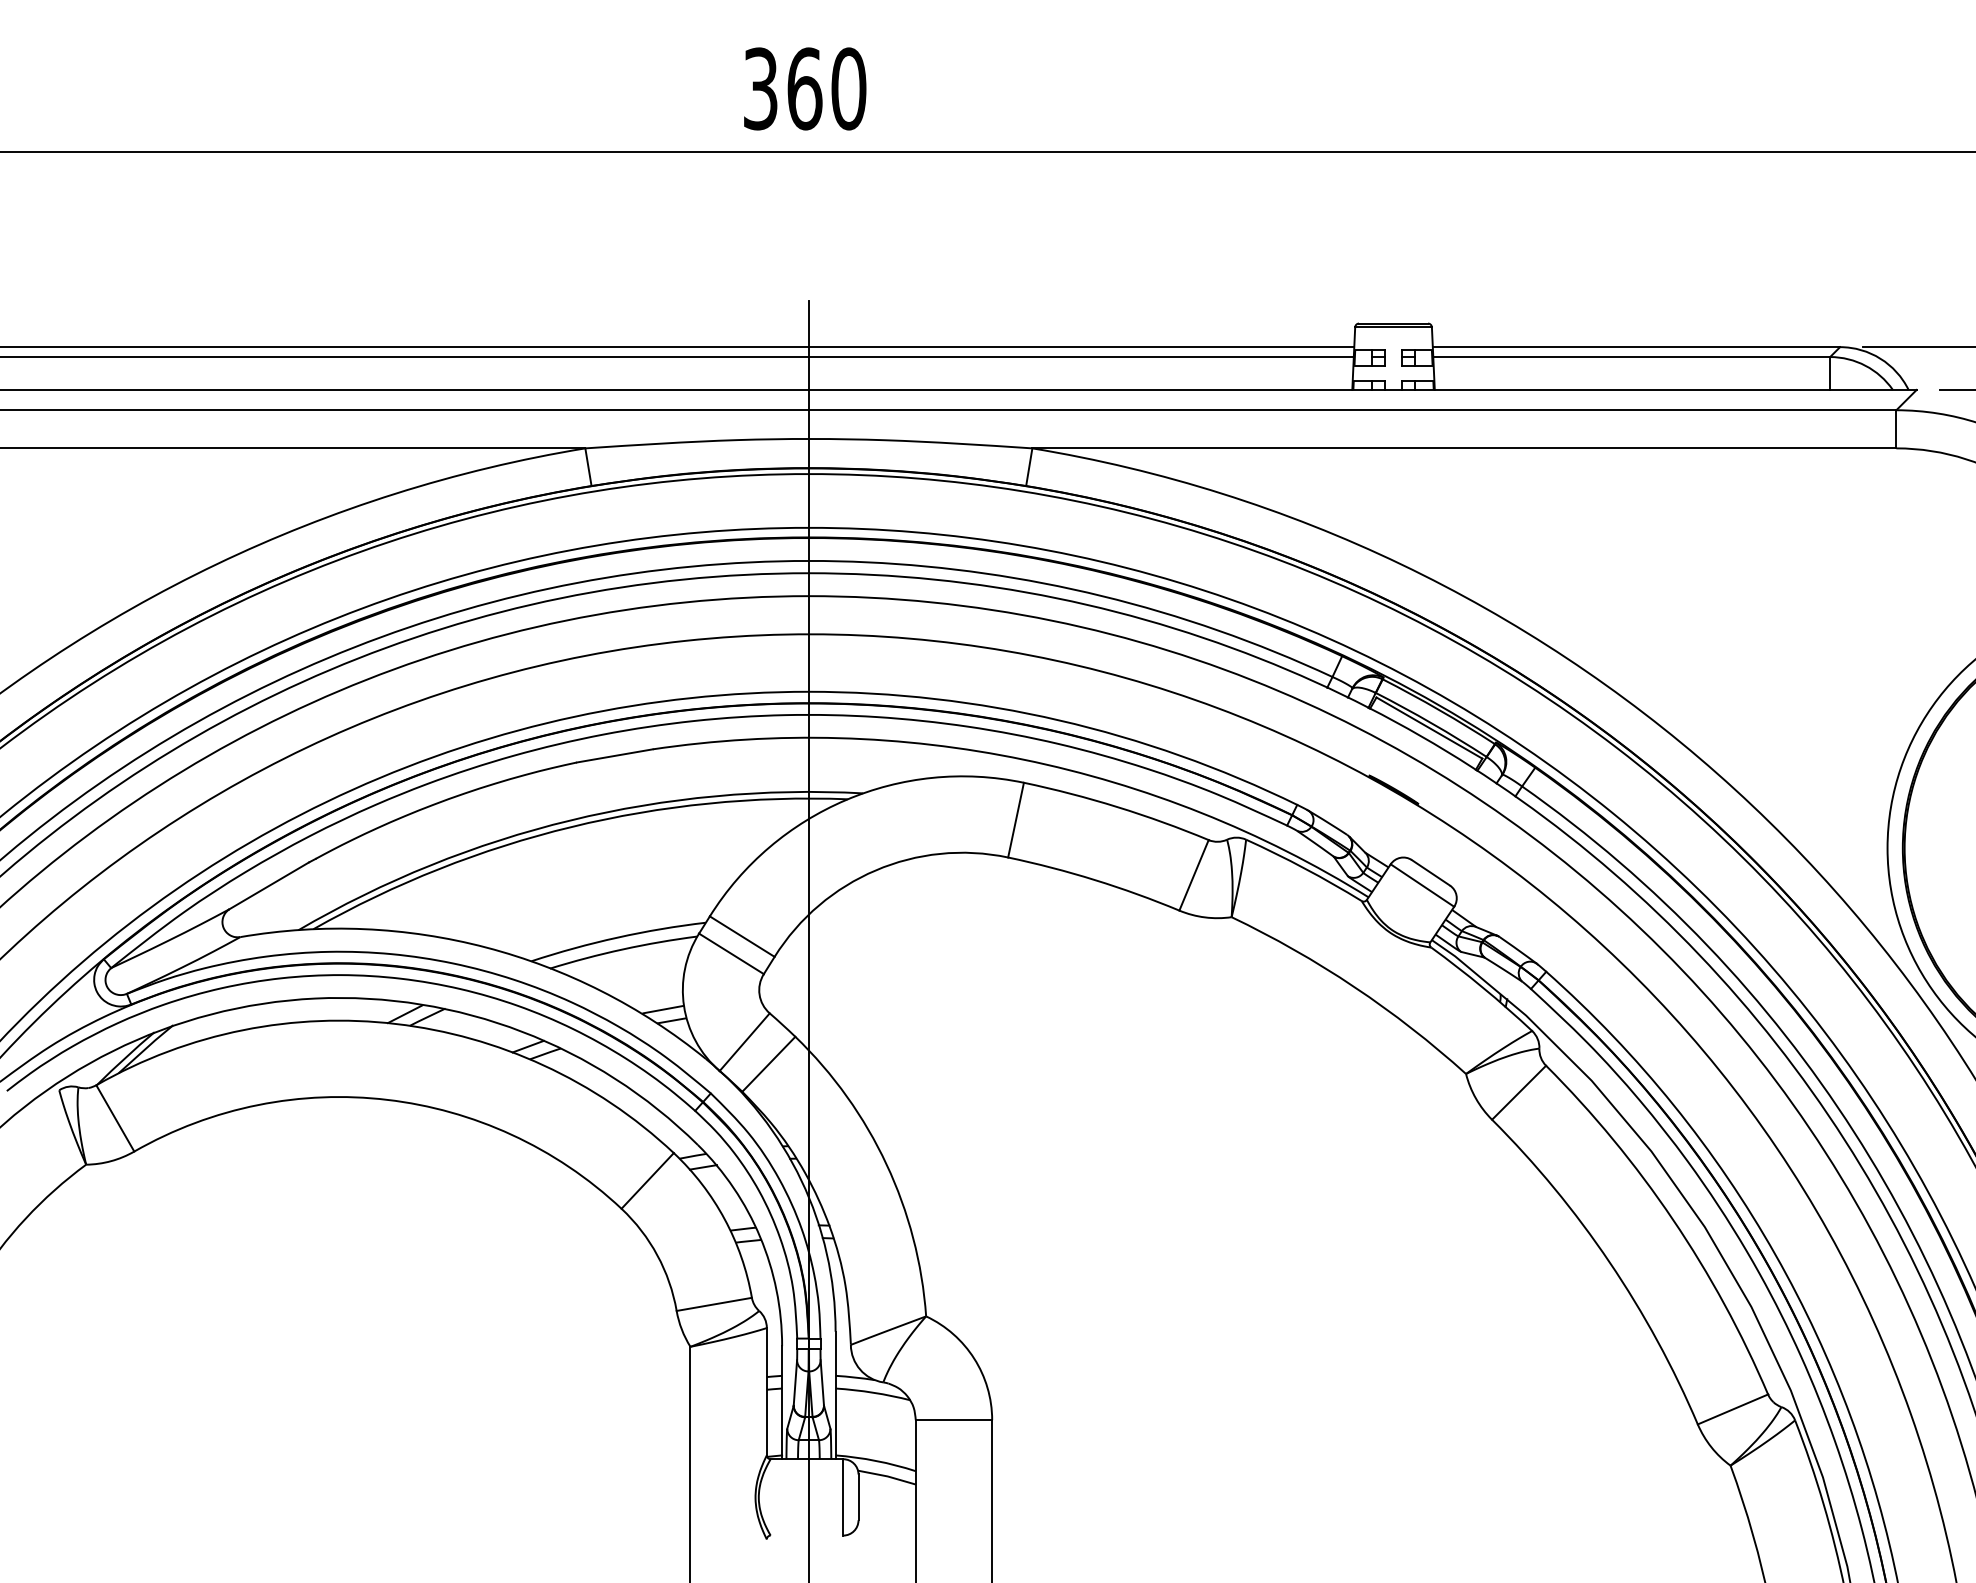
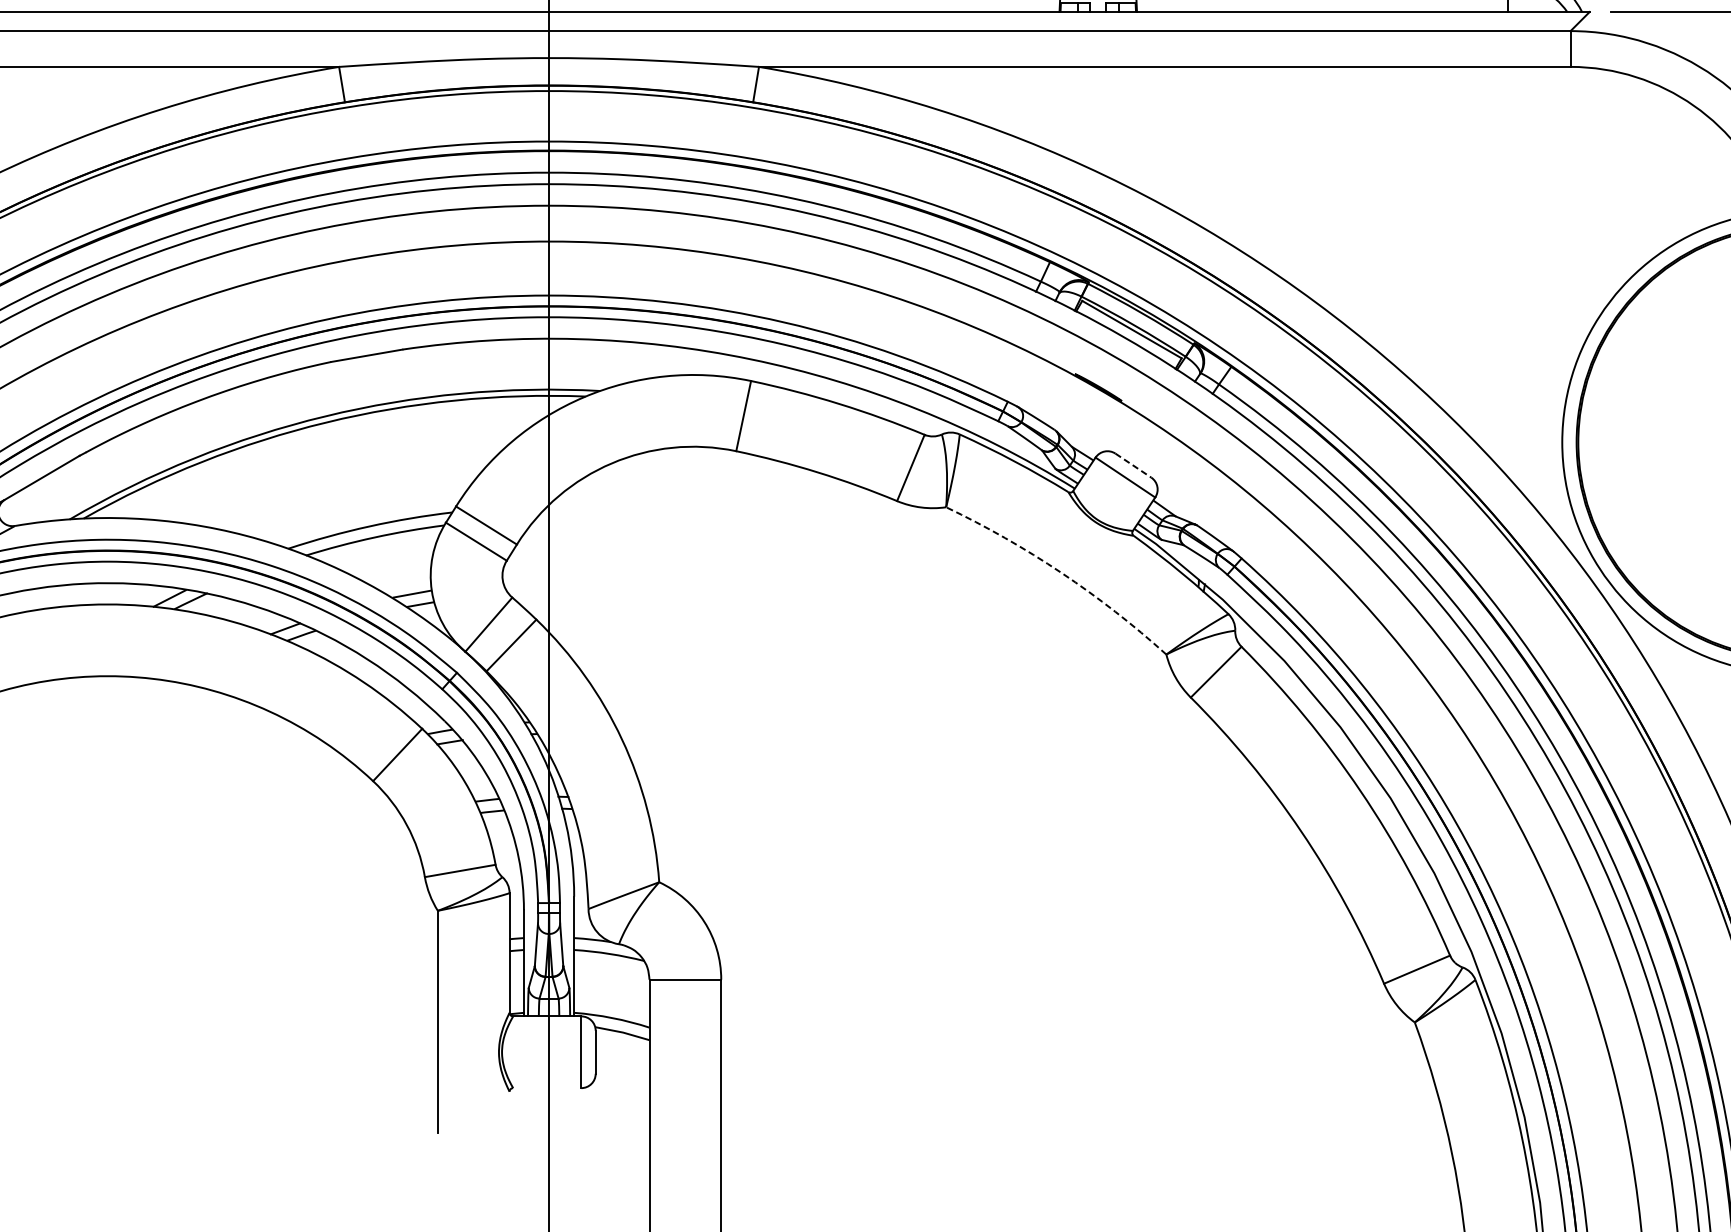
line: (1430, 872) -> (1132, 465), solid -> dashed
arc: (1354, 987) -> (1061, 573), solid -> dashed

